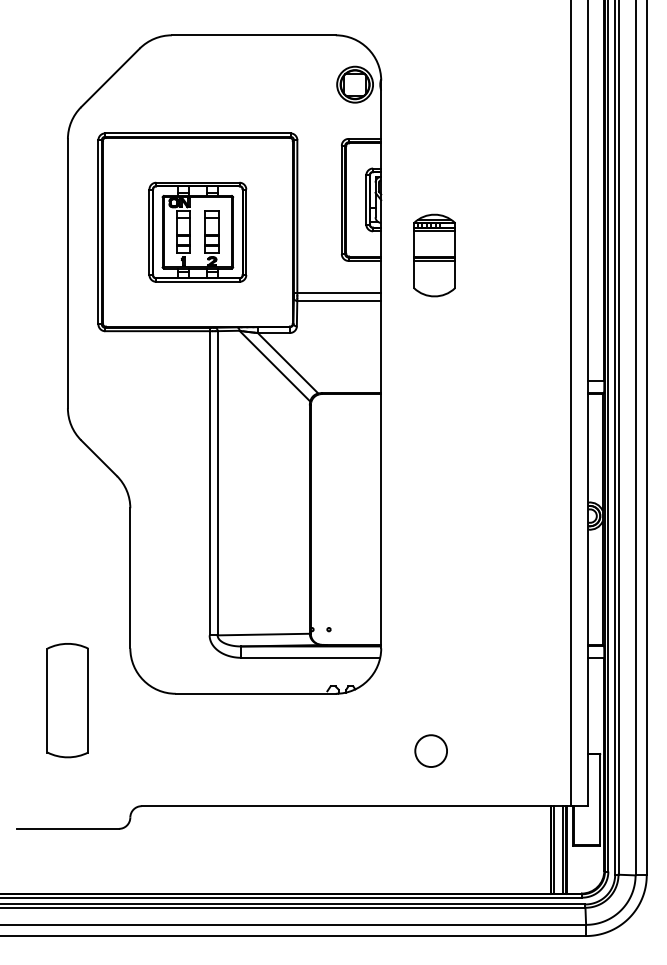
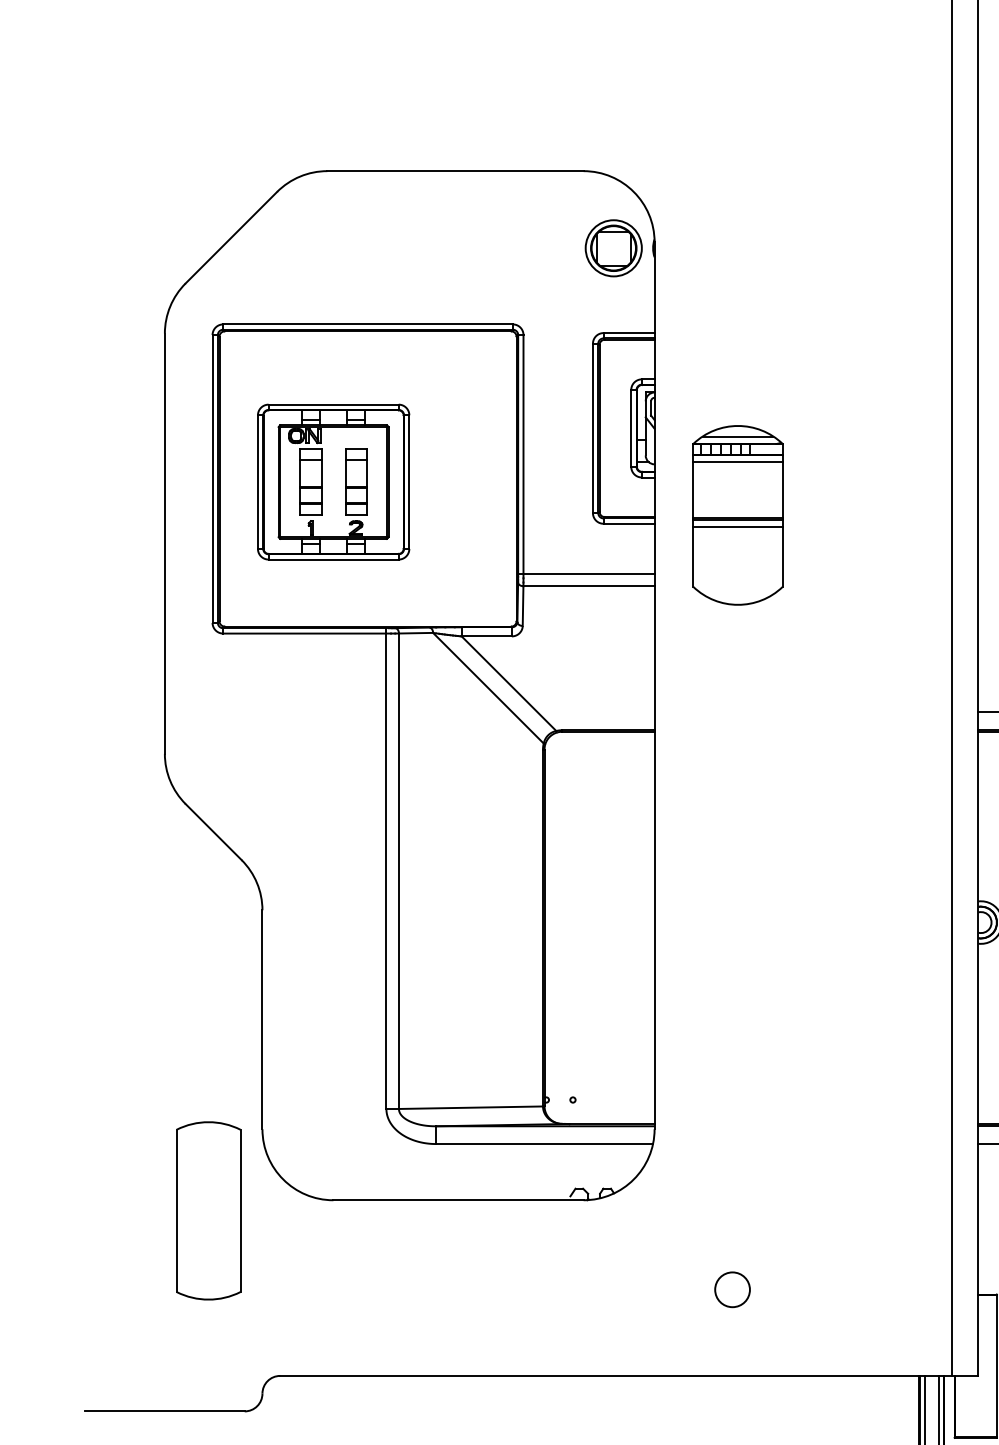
part: (197, 231) -> (333, 480), moved
part: (434, 255) -> (737, 515), size x1.4
part: (67, 700) -> (208, 1210), moved
circle: (430, 750) -> (731, 1288), size x0.7

